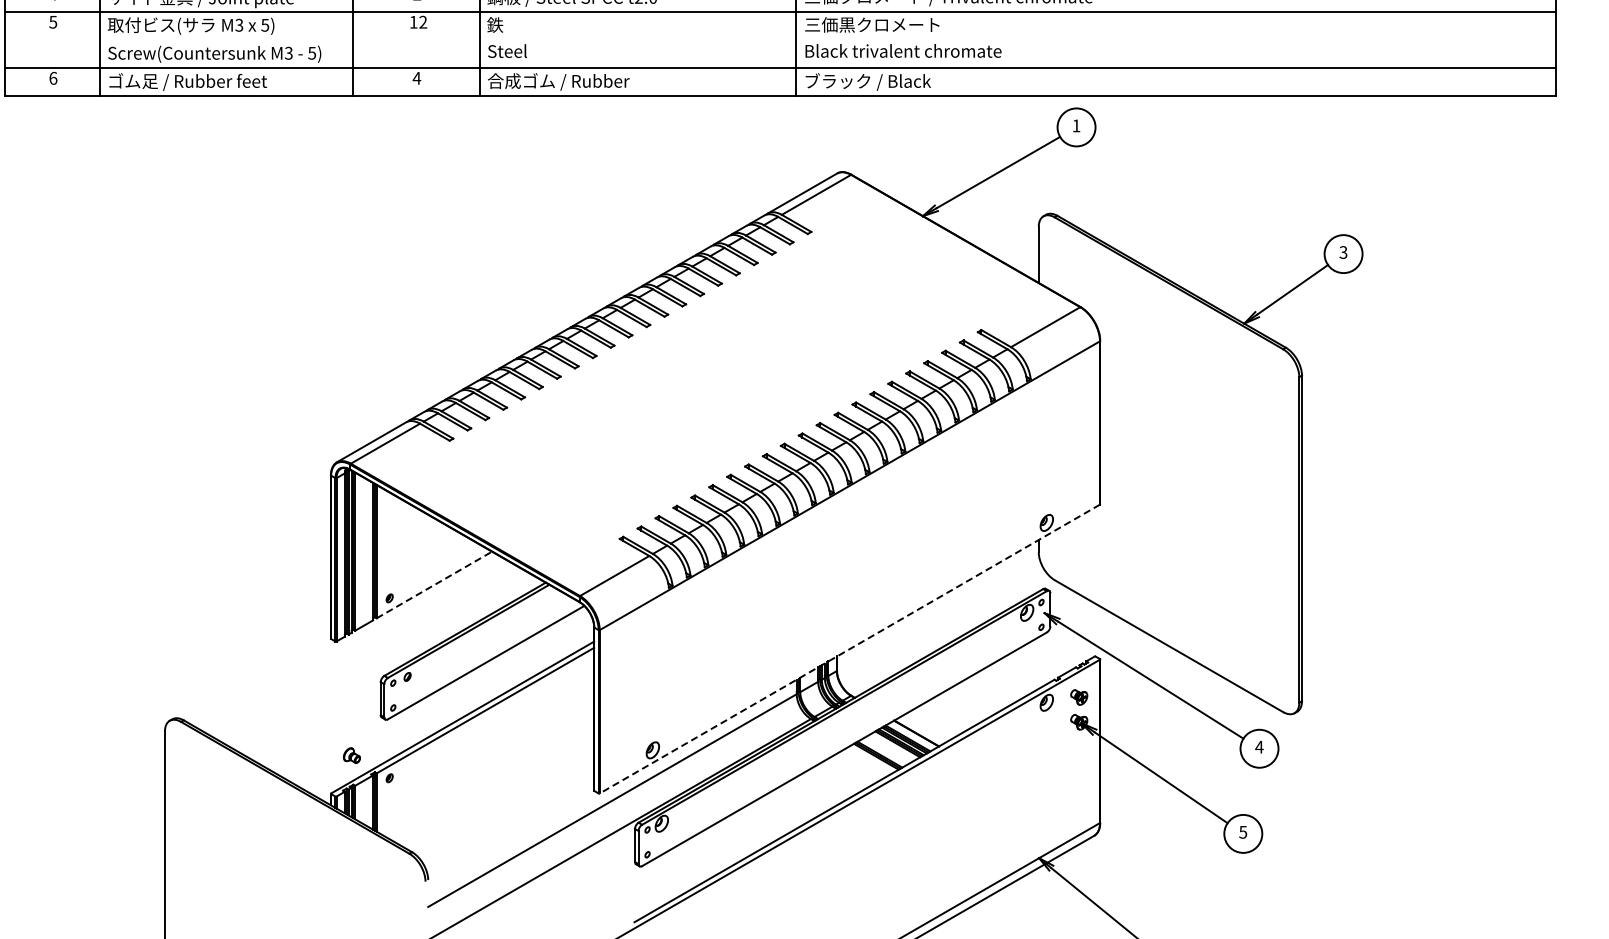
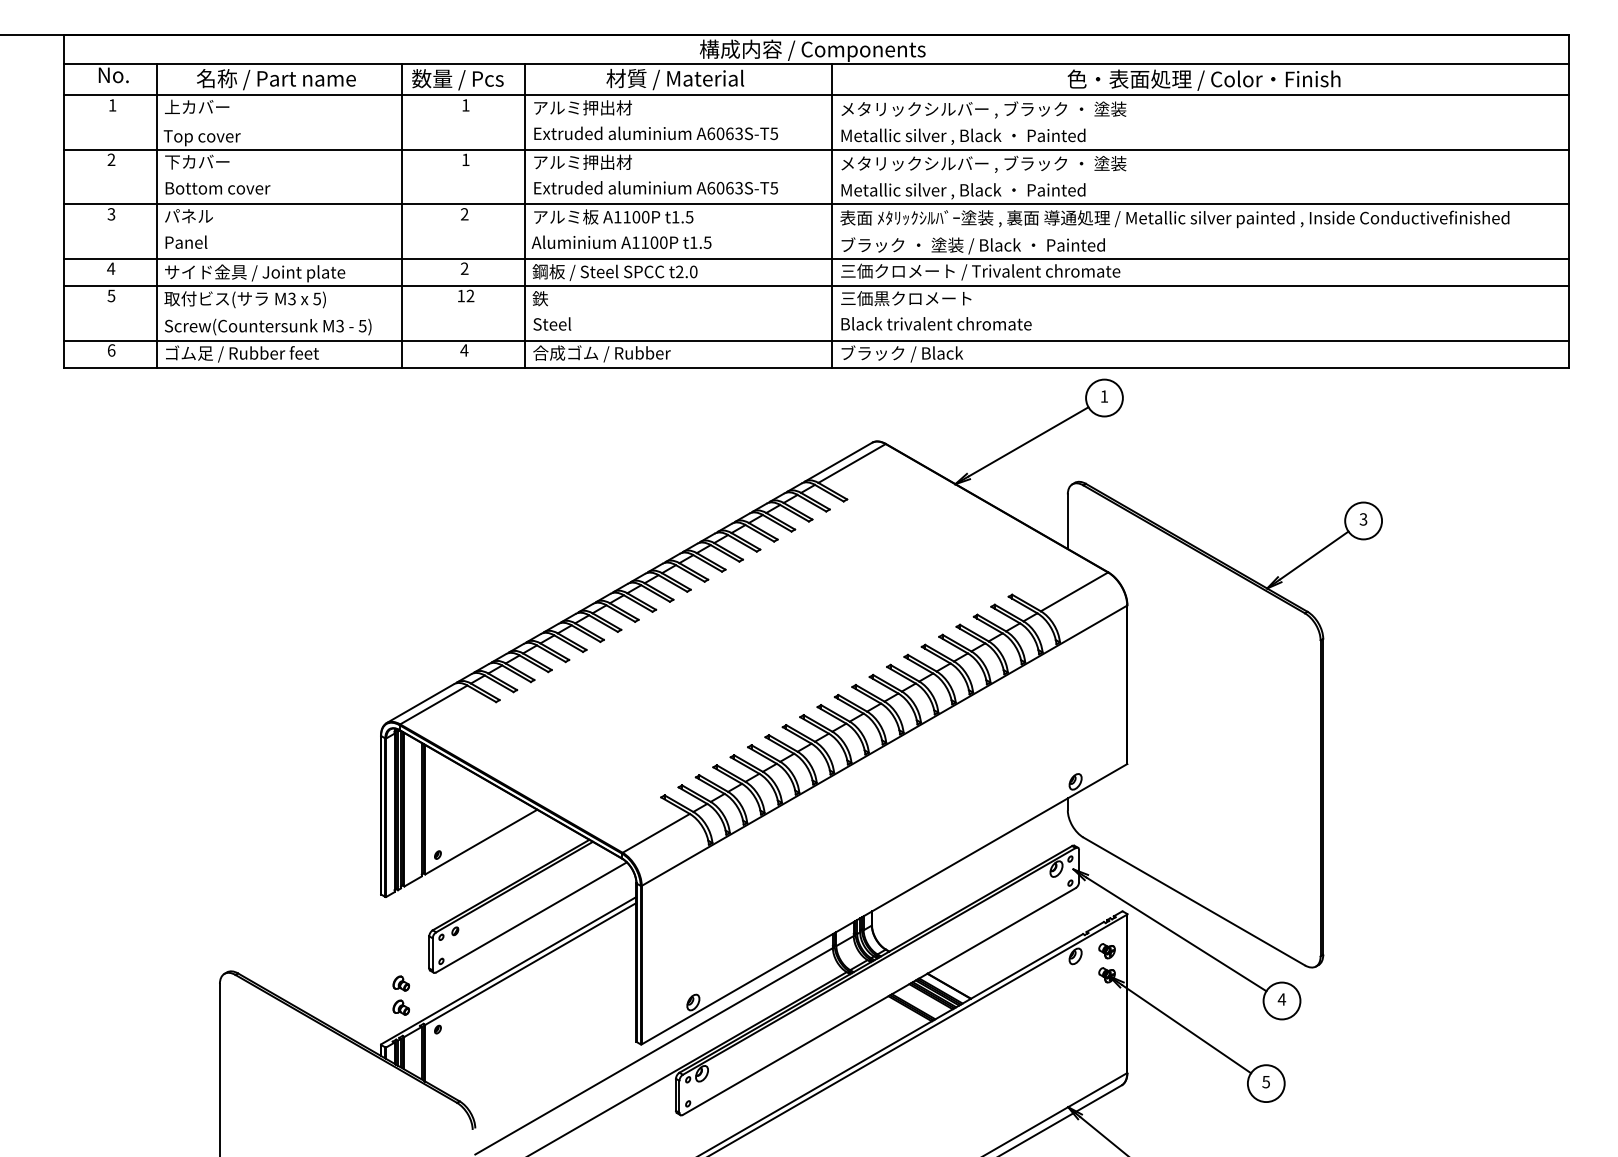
line: (434, 585) -> (481, 842), dashed -> solid
line: (849, 649) -> (884, 904), dashed -> solid
part: (352, 730) -> (401, 983), added

